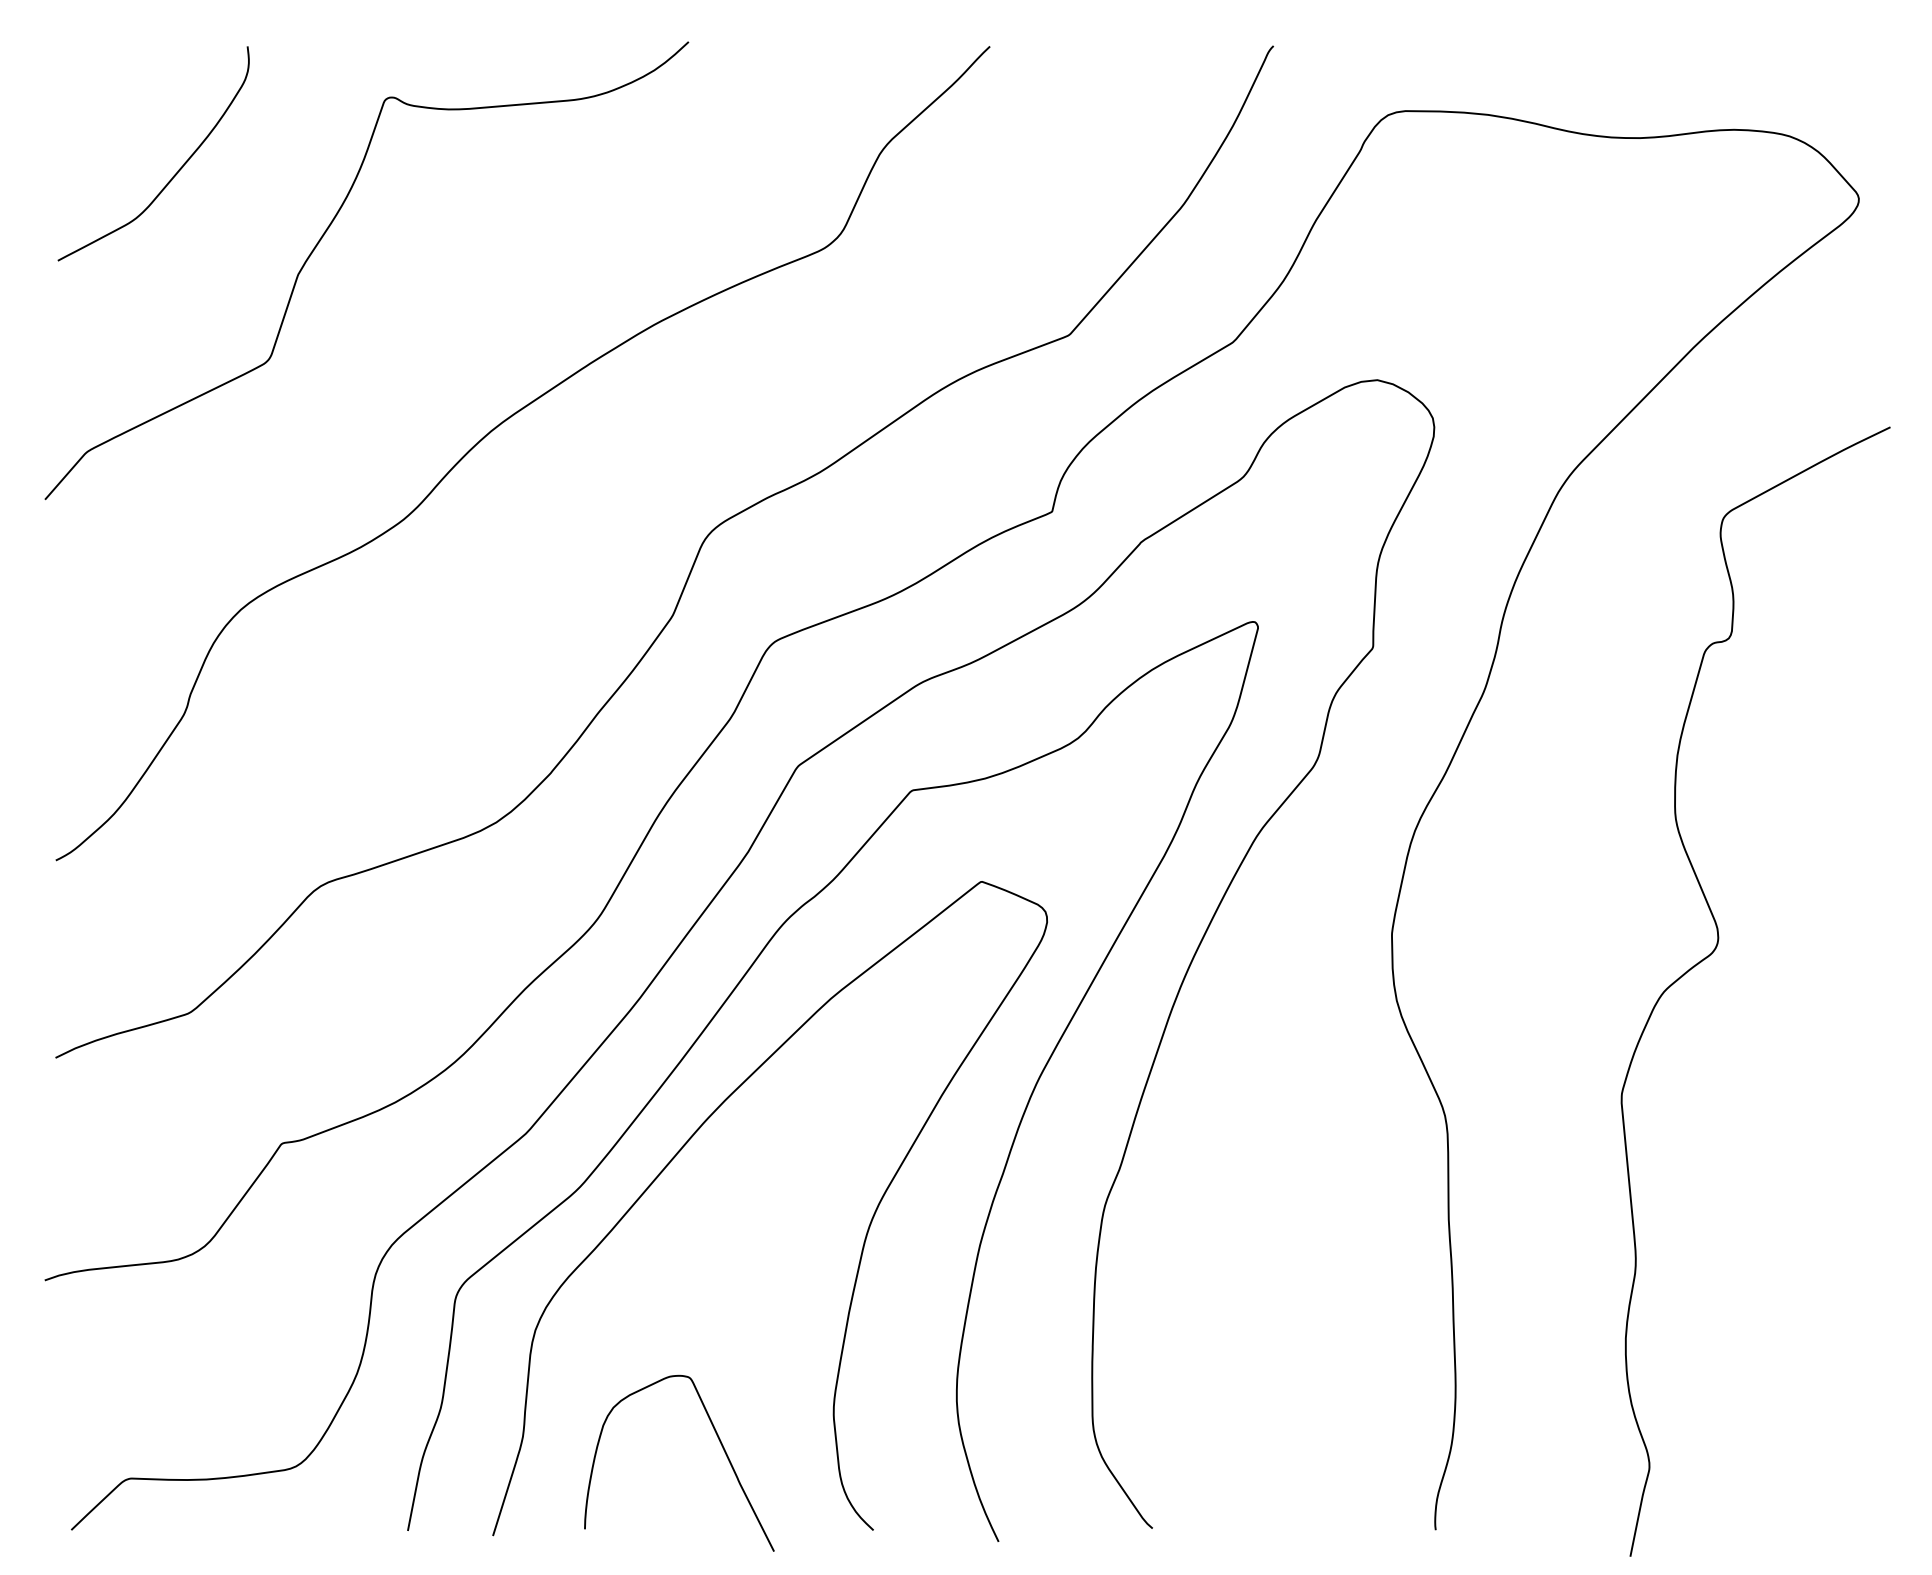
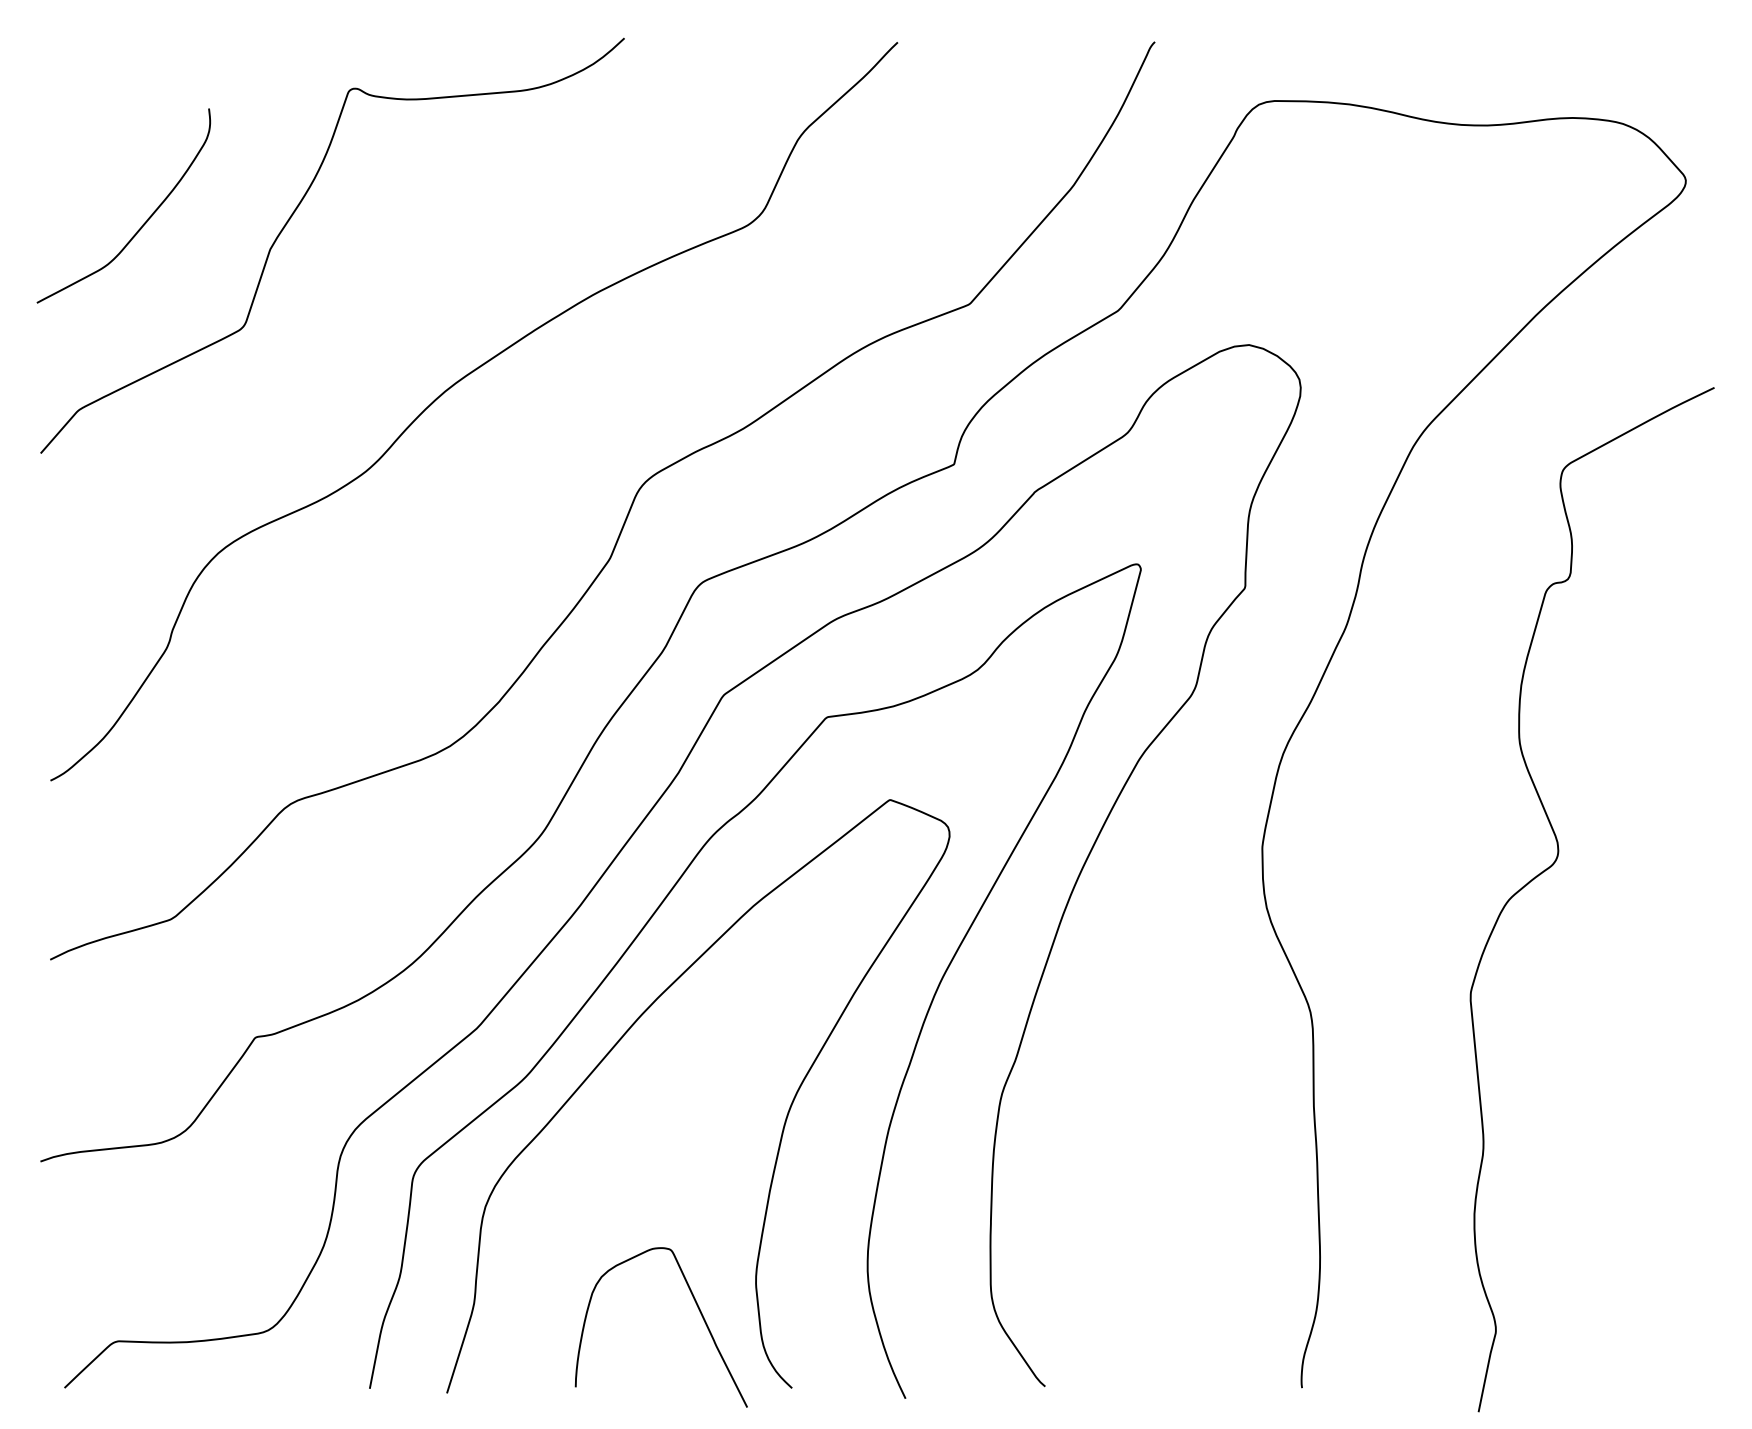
curve: (178, 169) -> (146, 220), moved
curve: (720, 1444) -> (698, 1310), moved

